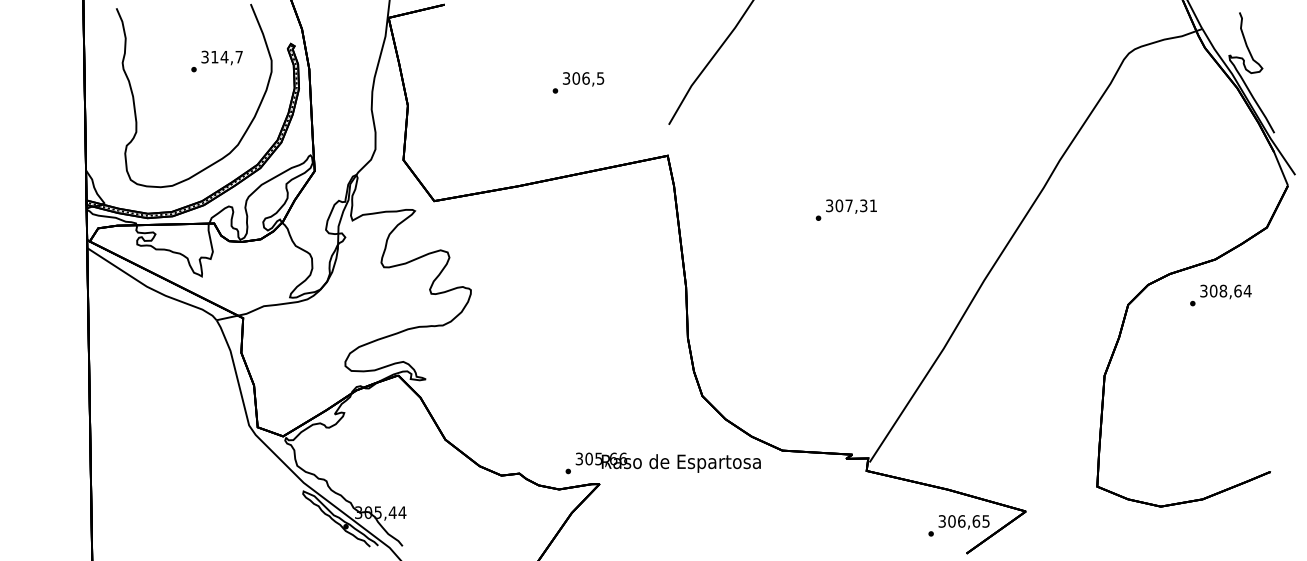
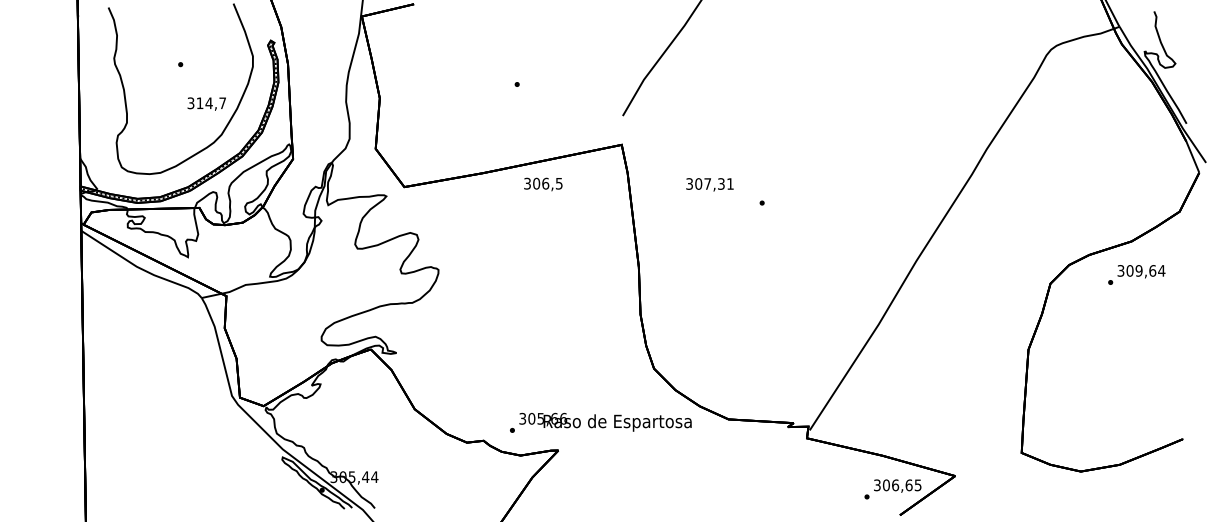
text: (221, 57) -> (206, 103), moved
text: (583, 79) -> (543, 184), moved
text: (851, 206) -> (709, 184), moved
text: (1223, 291) -> (1139, 271), 308,64 -> 309,64
text: (662, 463) -> (600, 423), moved

